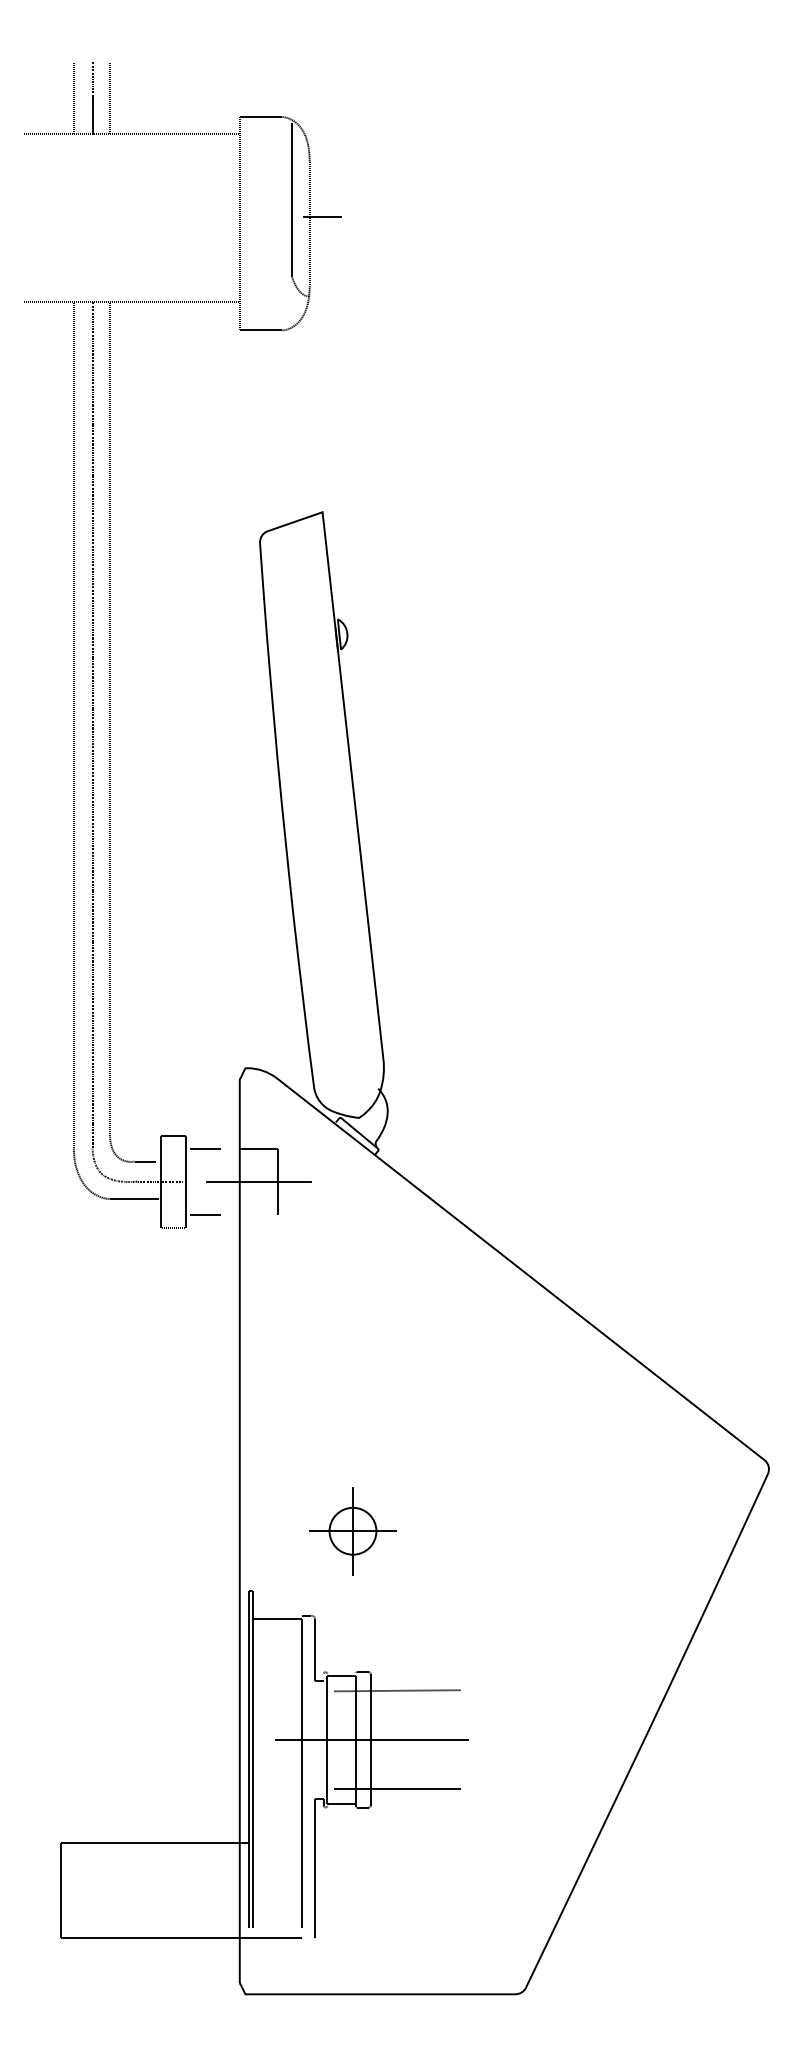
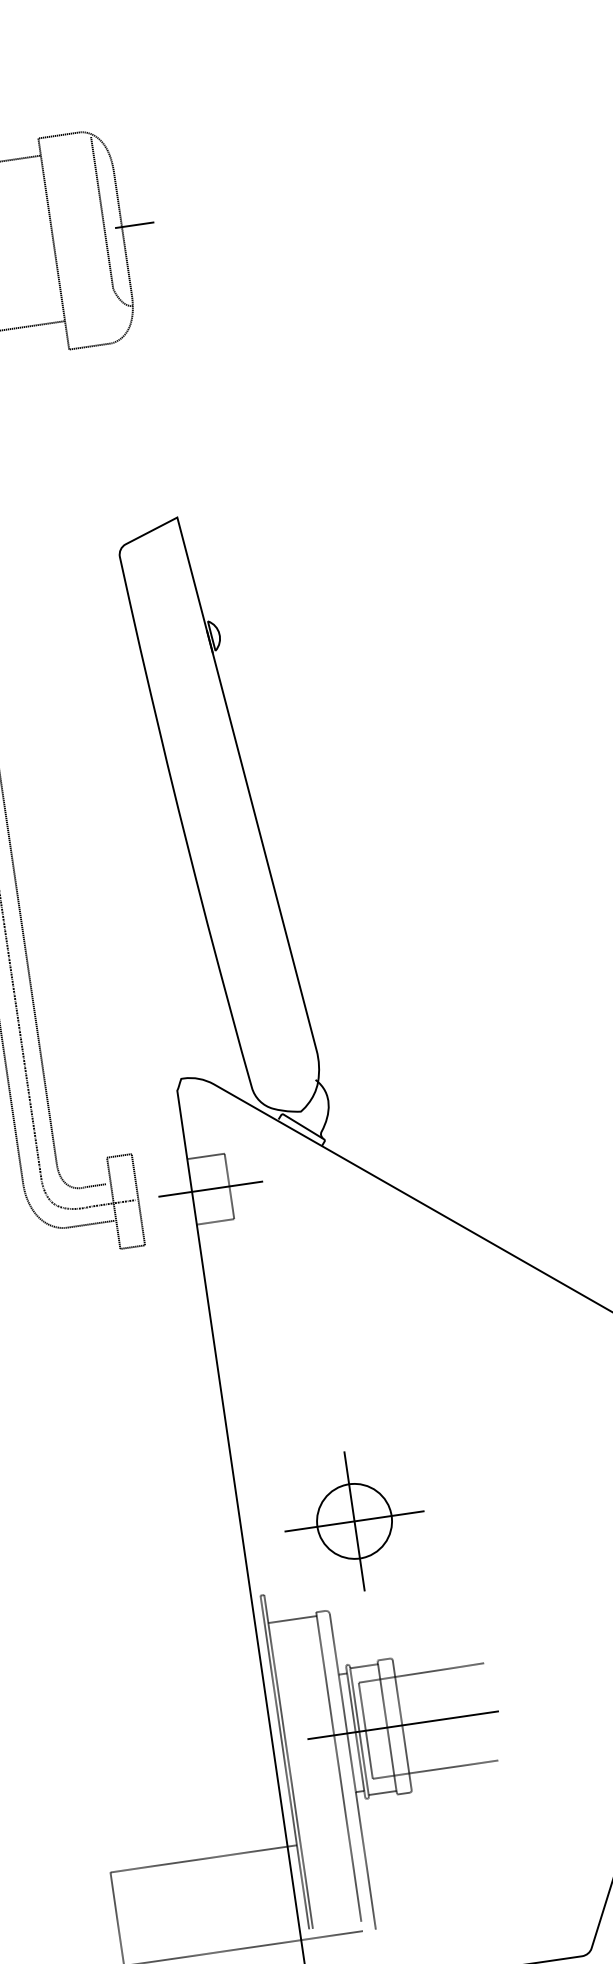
line: (205, 1148) -> (153, 1164), removed
line: (205, 1214) -> (162, 1229), removed
part: (352, 1531) -> (354, 1521), size x1.6

